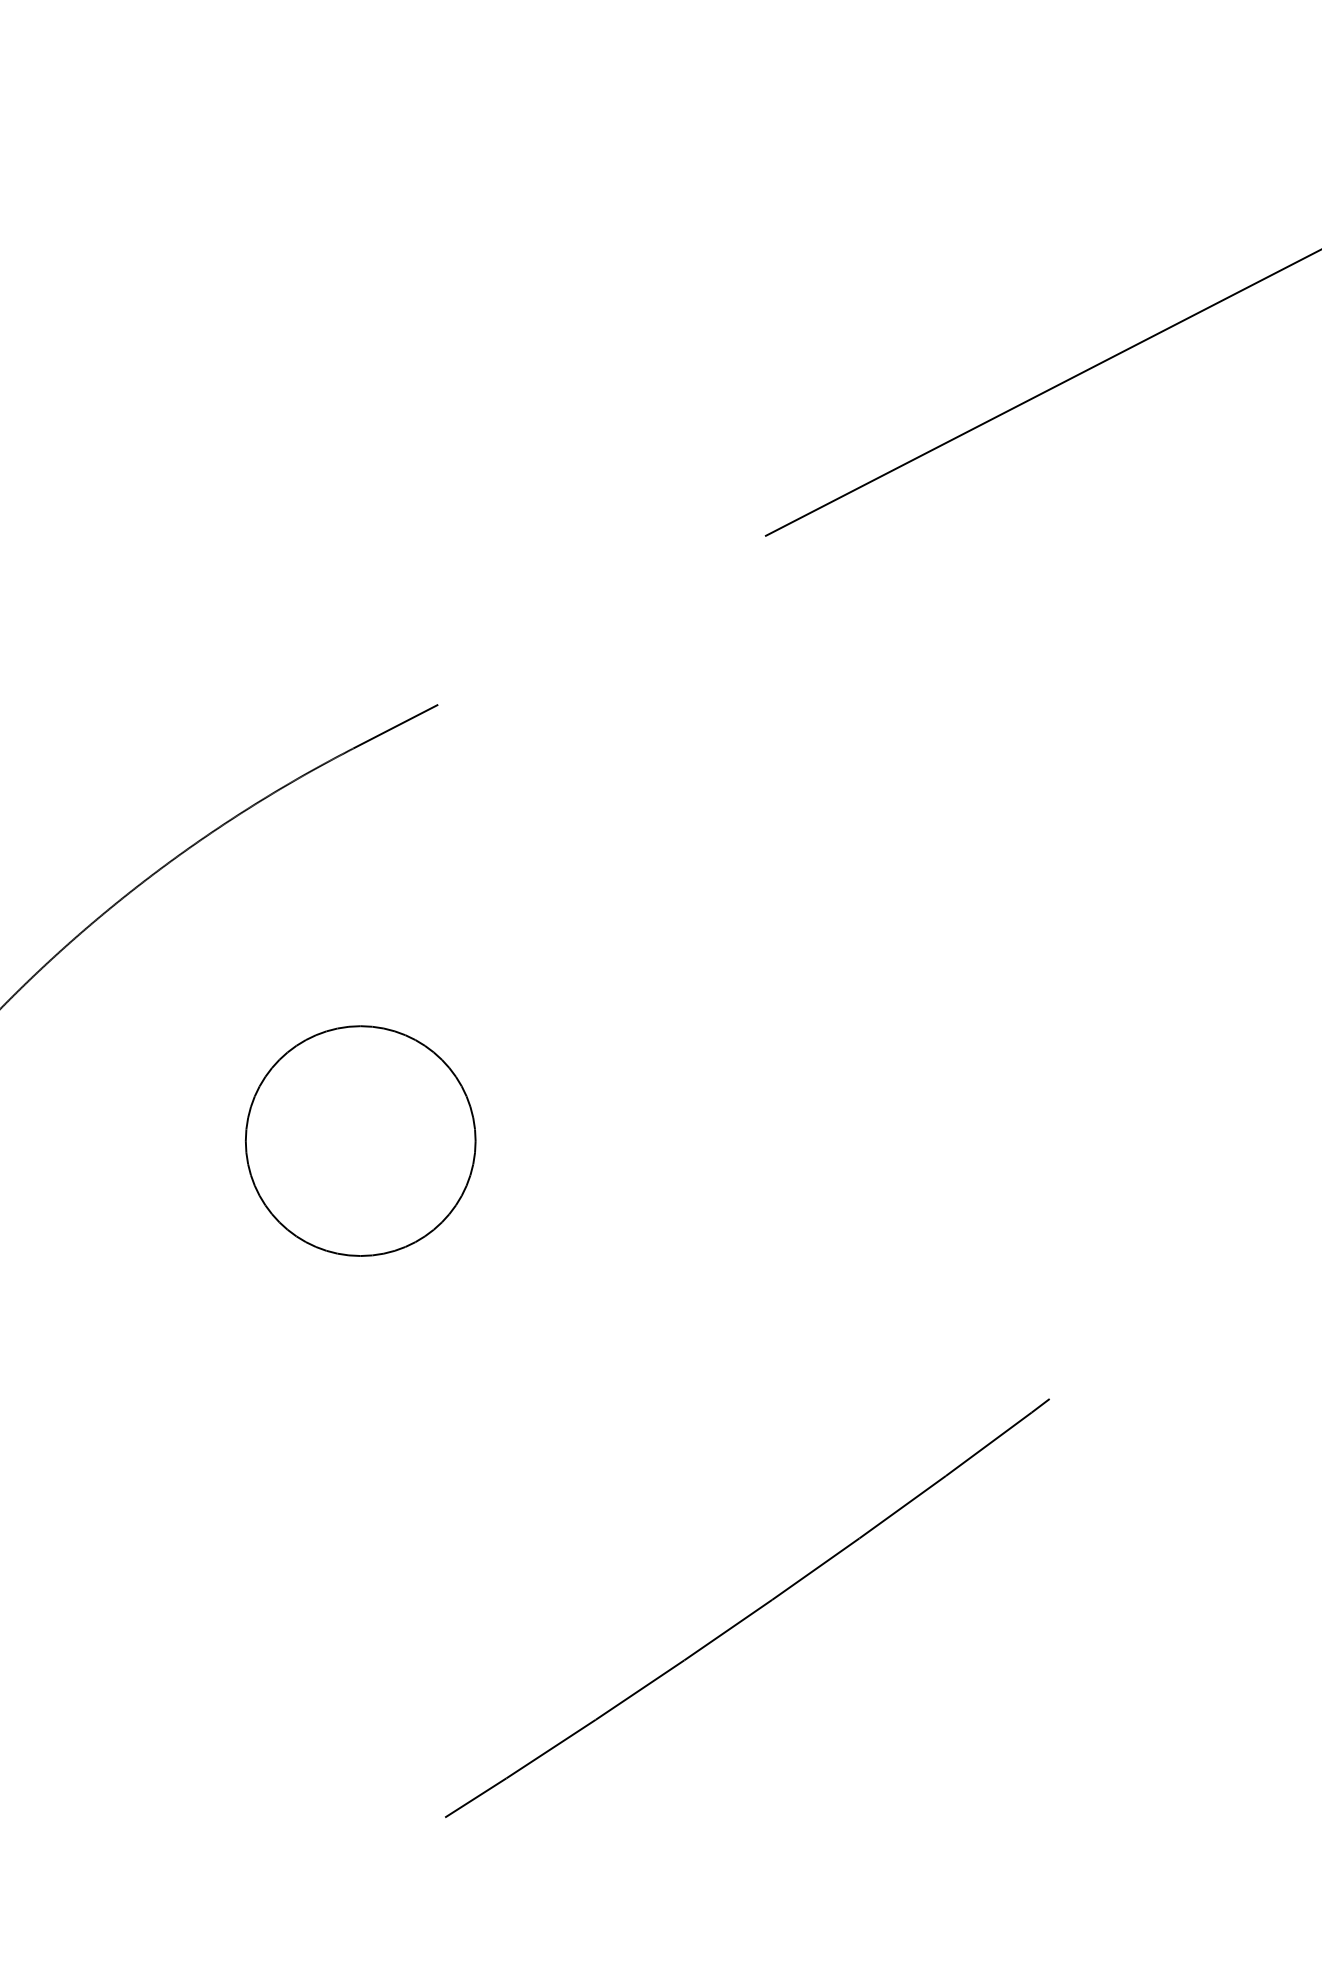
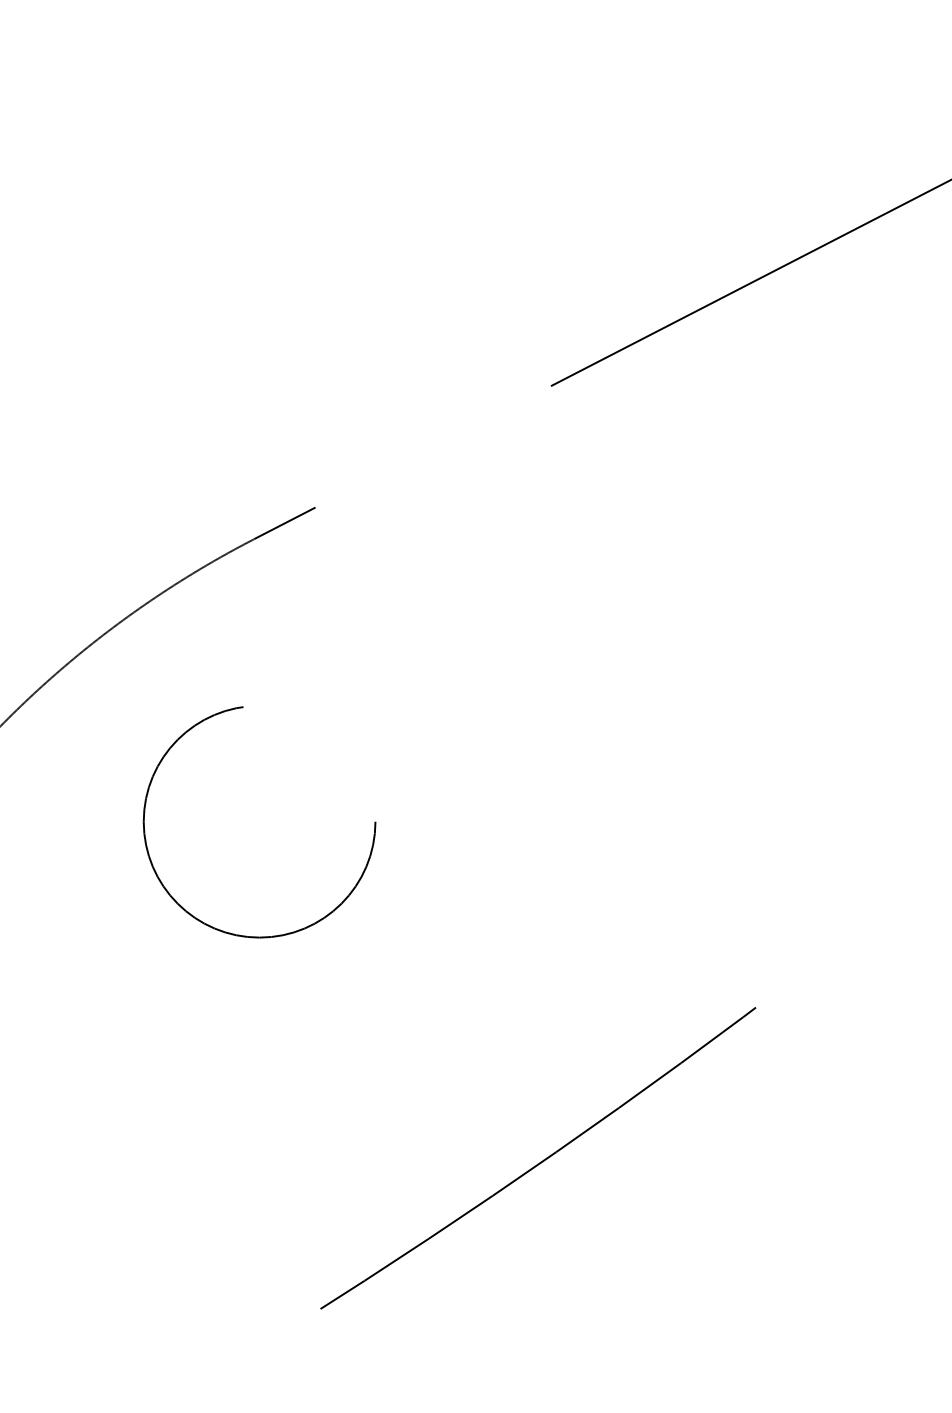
circle: (360, 1140) -> (259, 821), size x1.4

